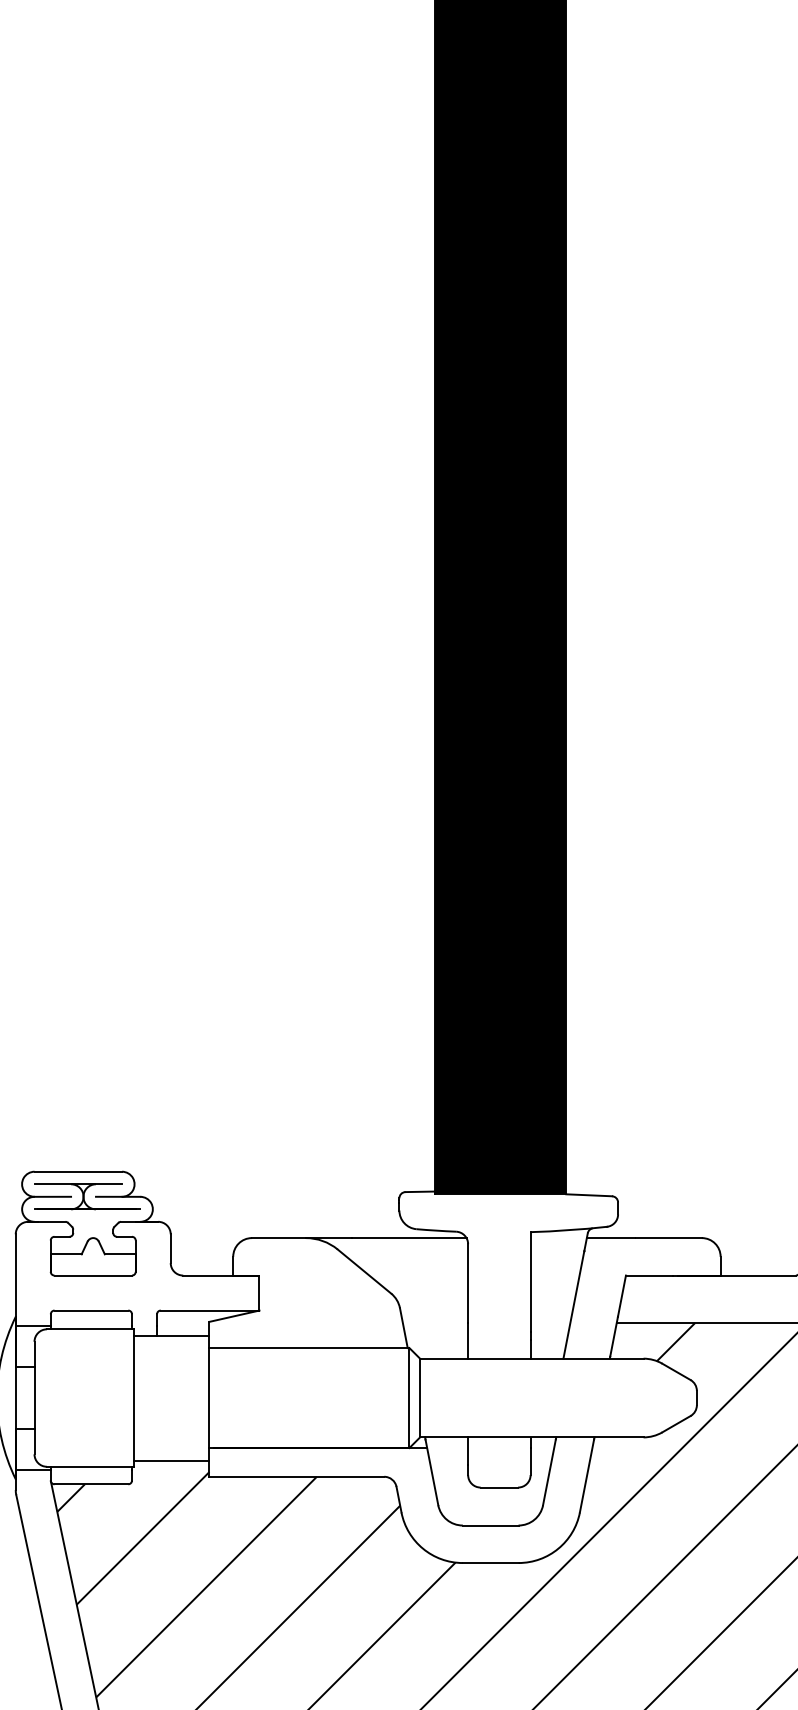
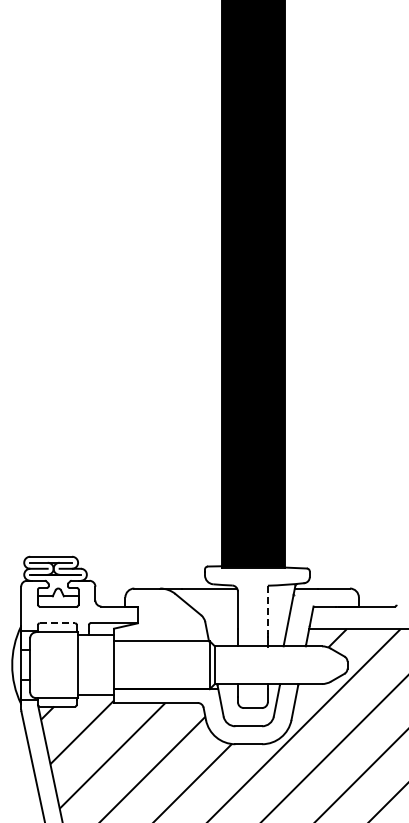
line: (529, 1281) -> (267, 609), solid -> dashed
line: (91, 1311) -> (57, 623), solid -> dashed

